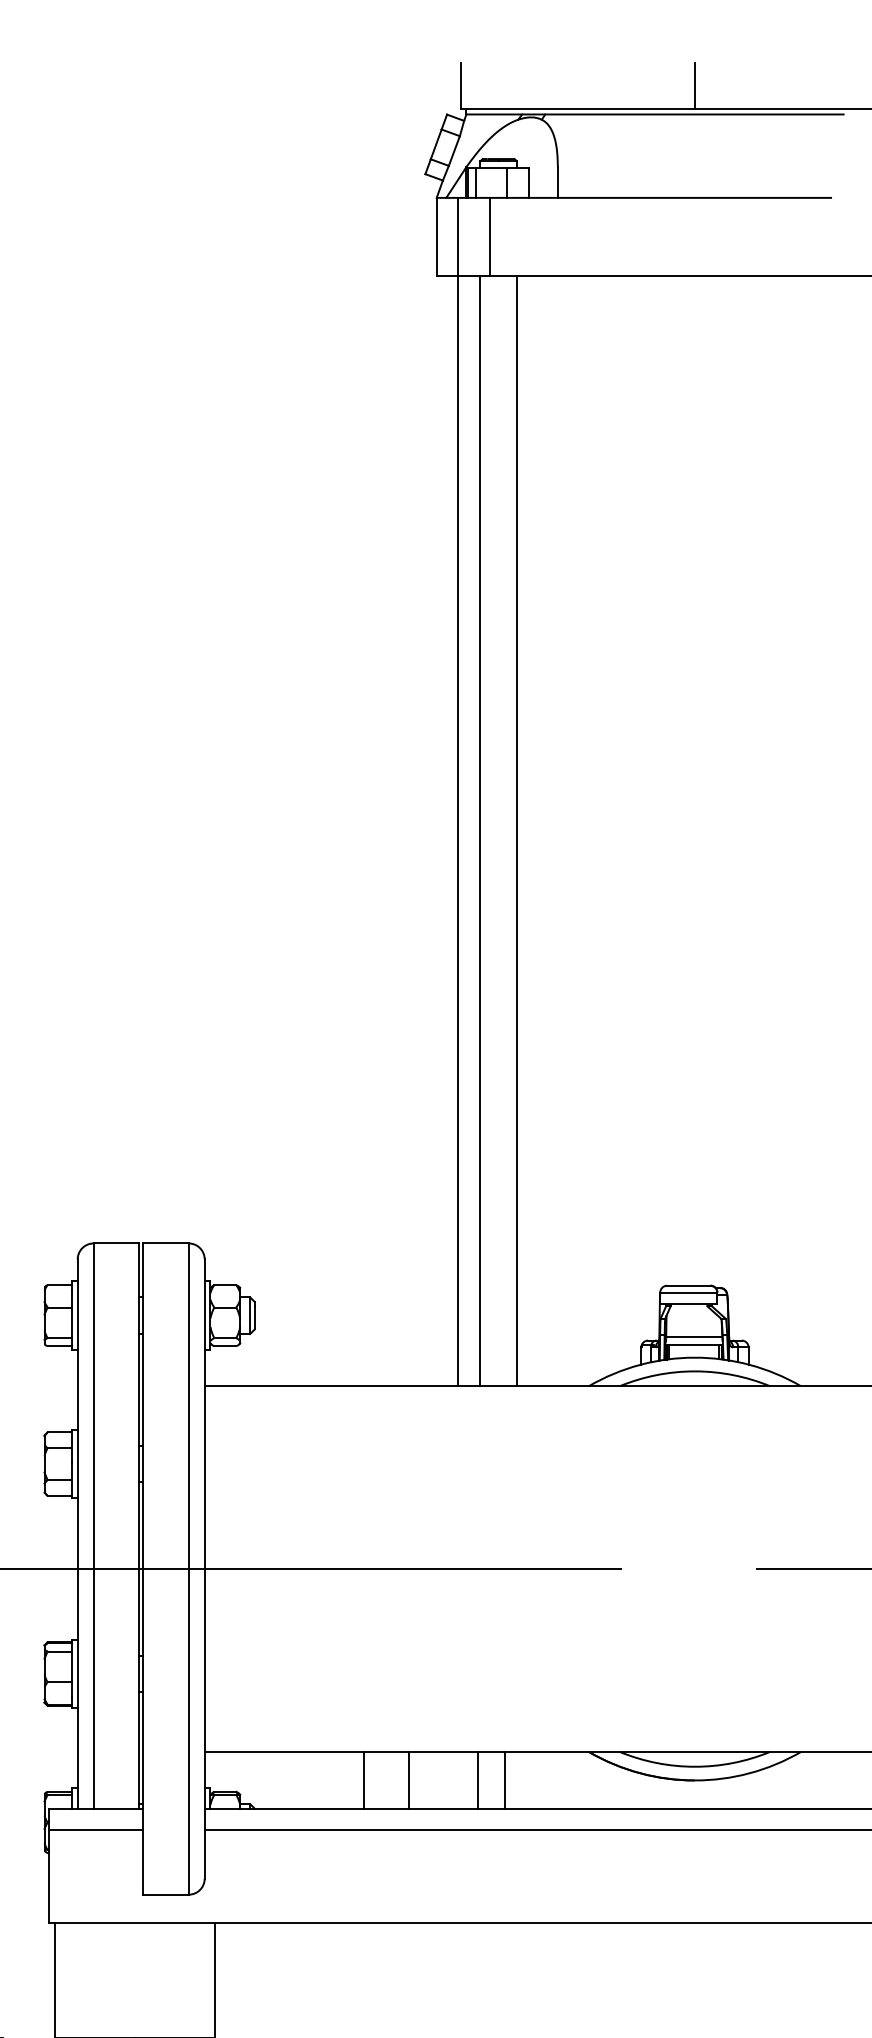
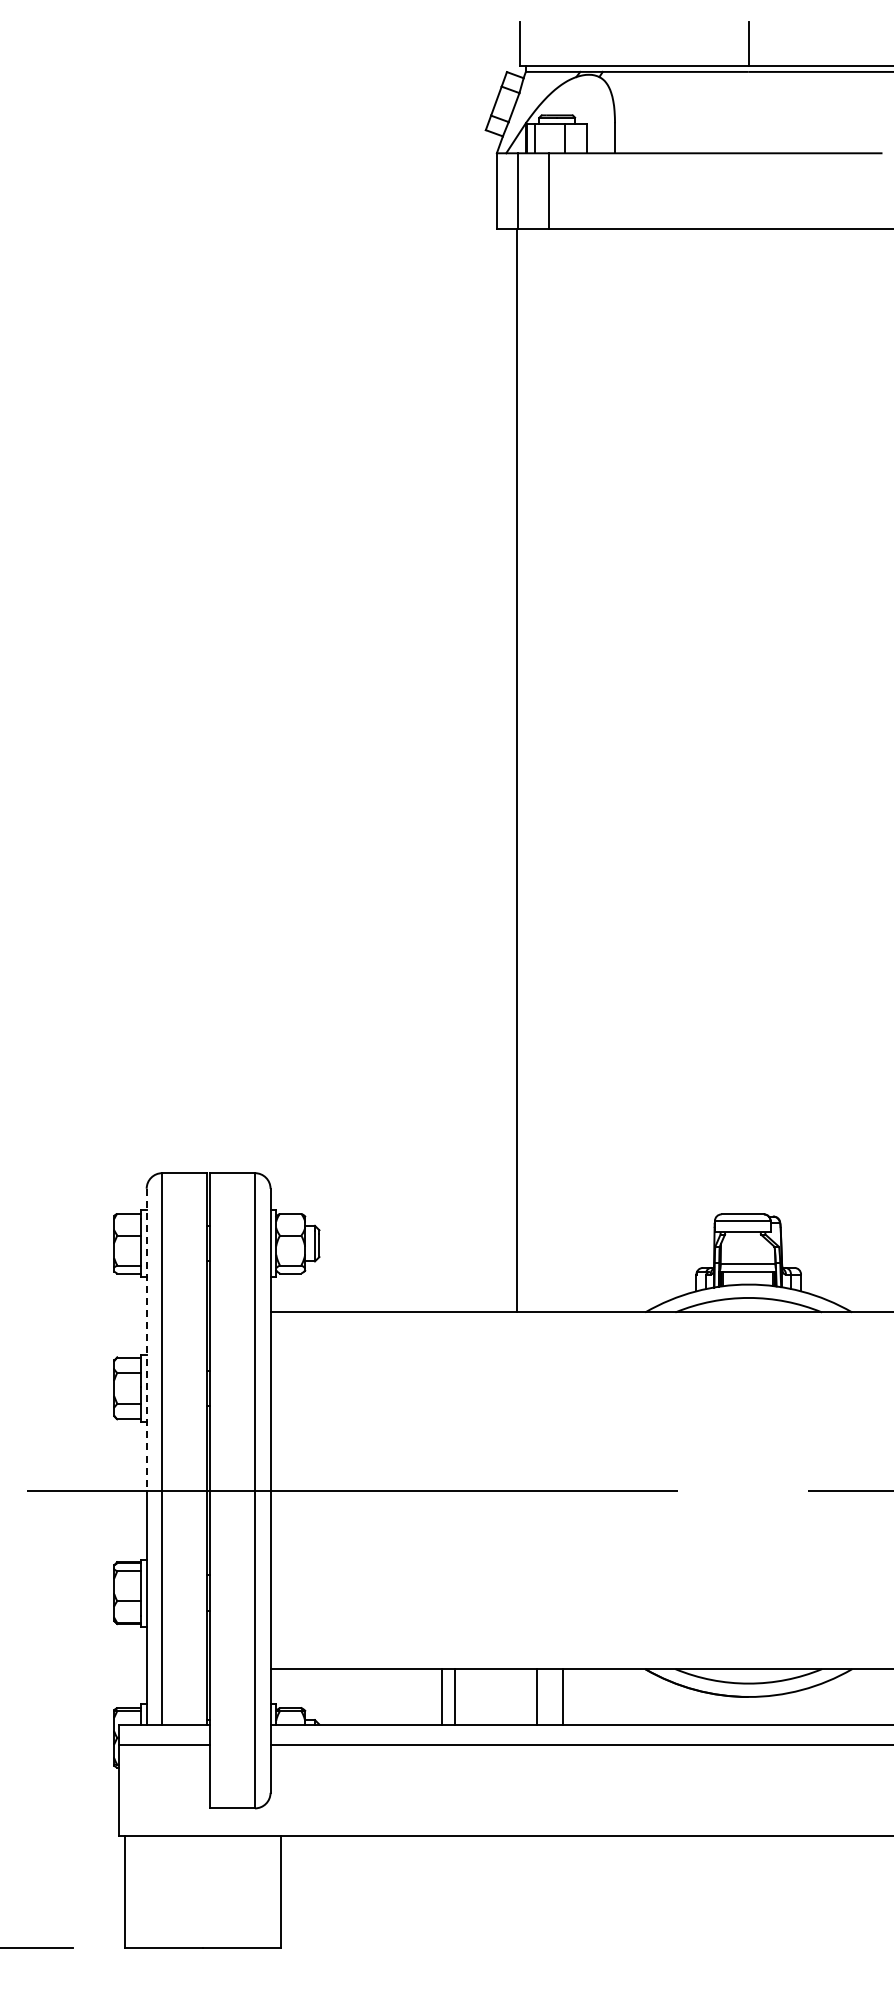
line: (480, 830) -> (539, 770), removed
line: (517, 830) -> (575, 770), removed
line: (77, 1415) -> (146, 1340), solid -> dashed
line: (363, 1779) -> (454, 1696), moved
line: (409, 1779) -> (442, 1696), moved

